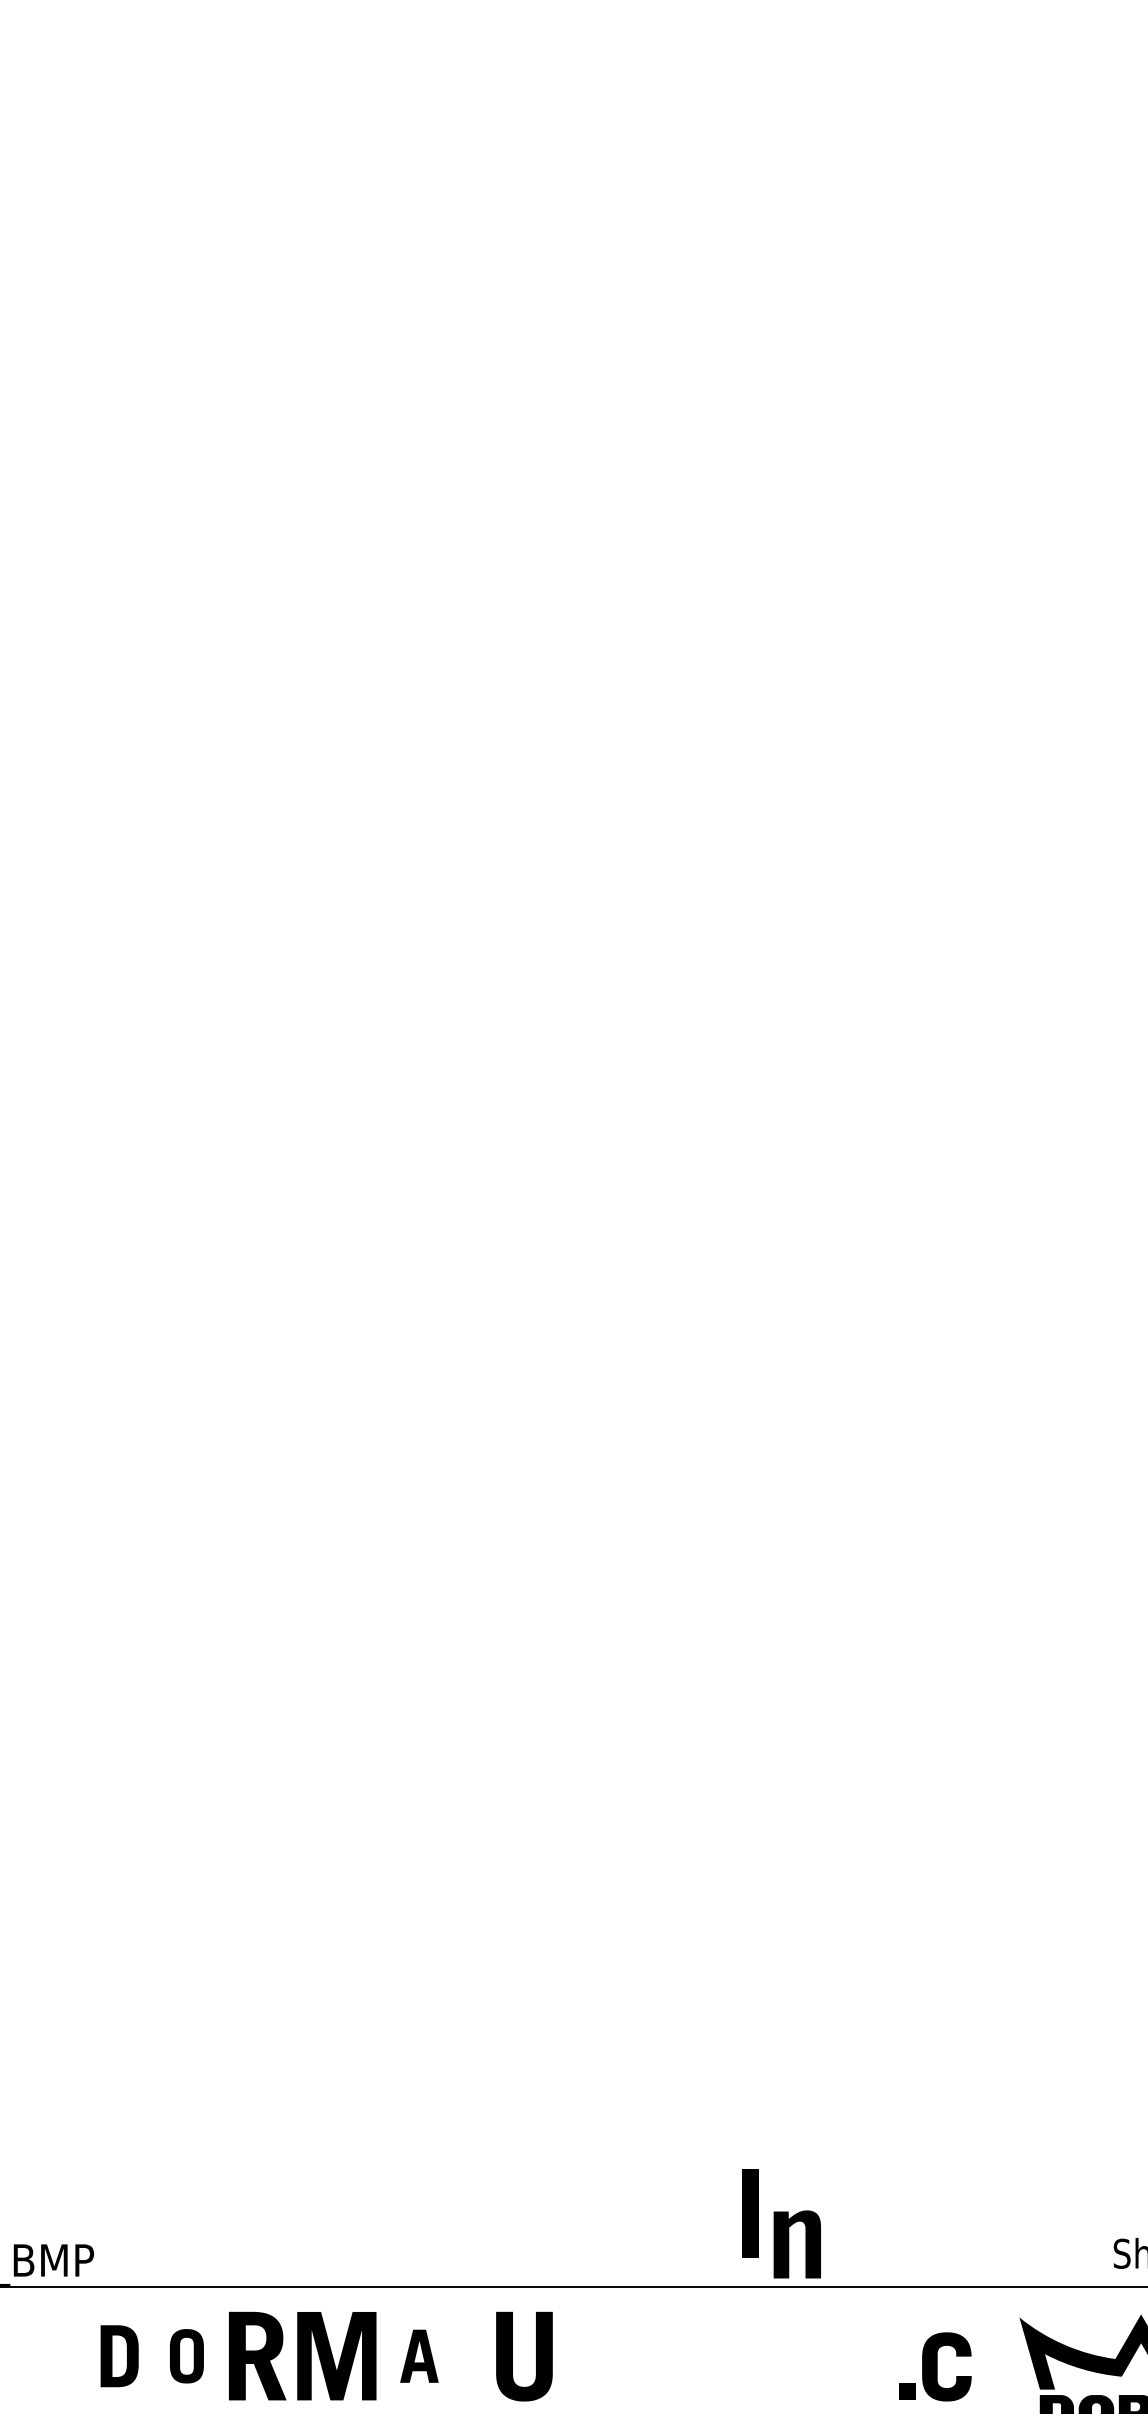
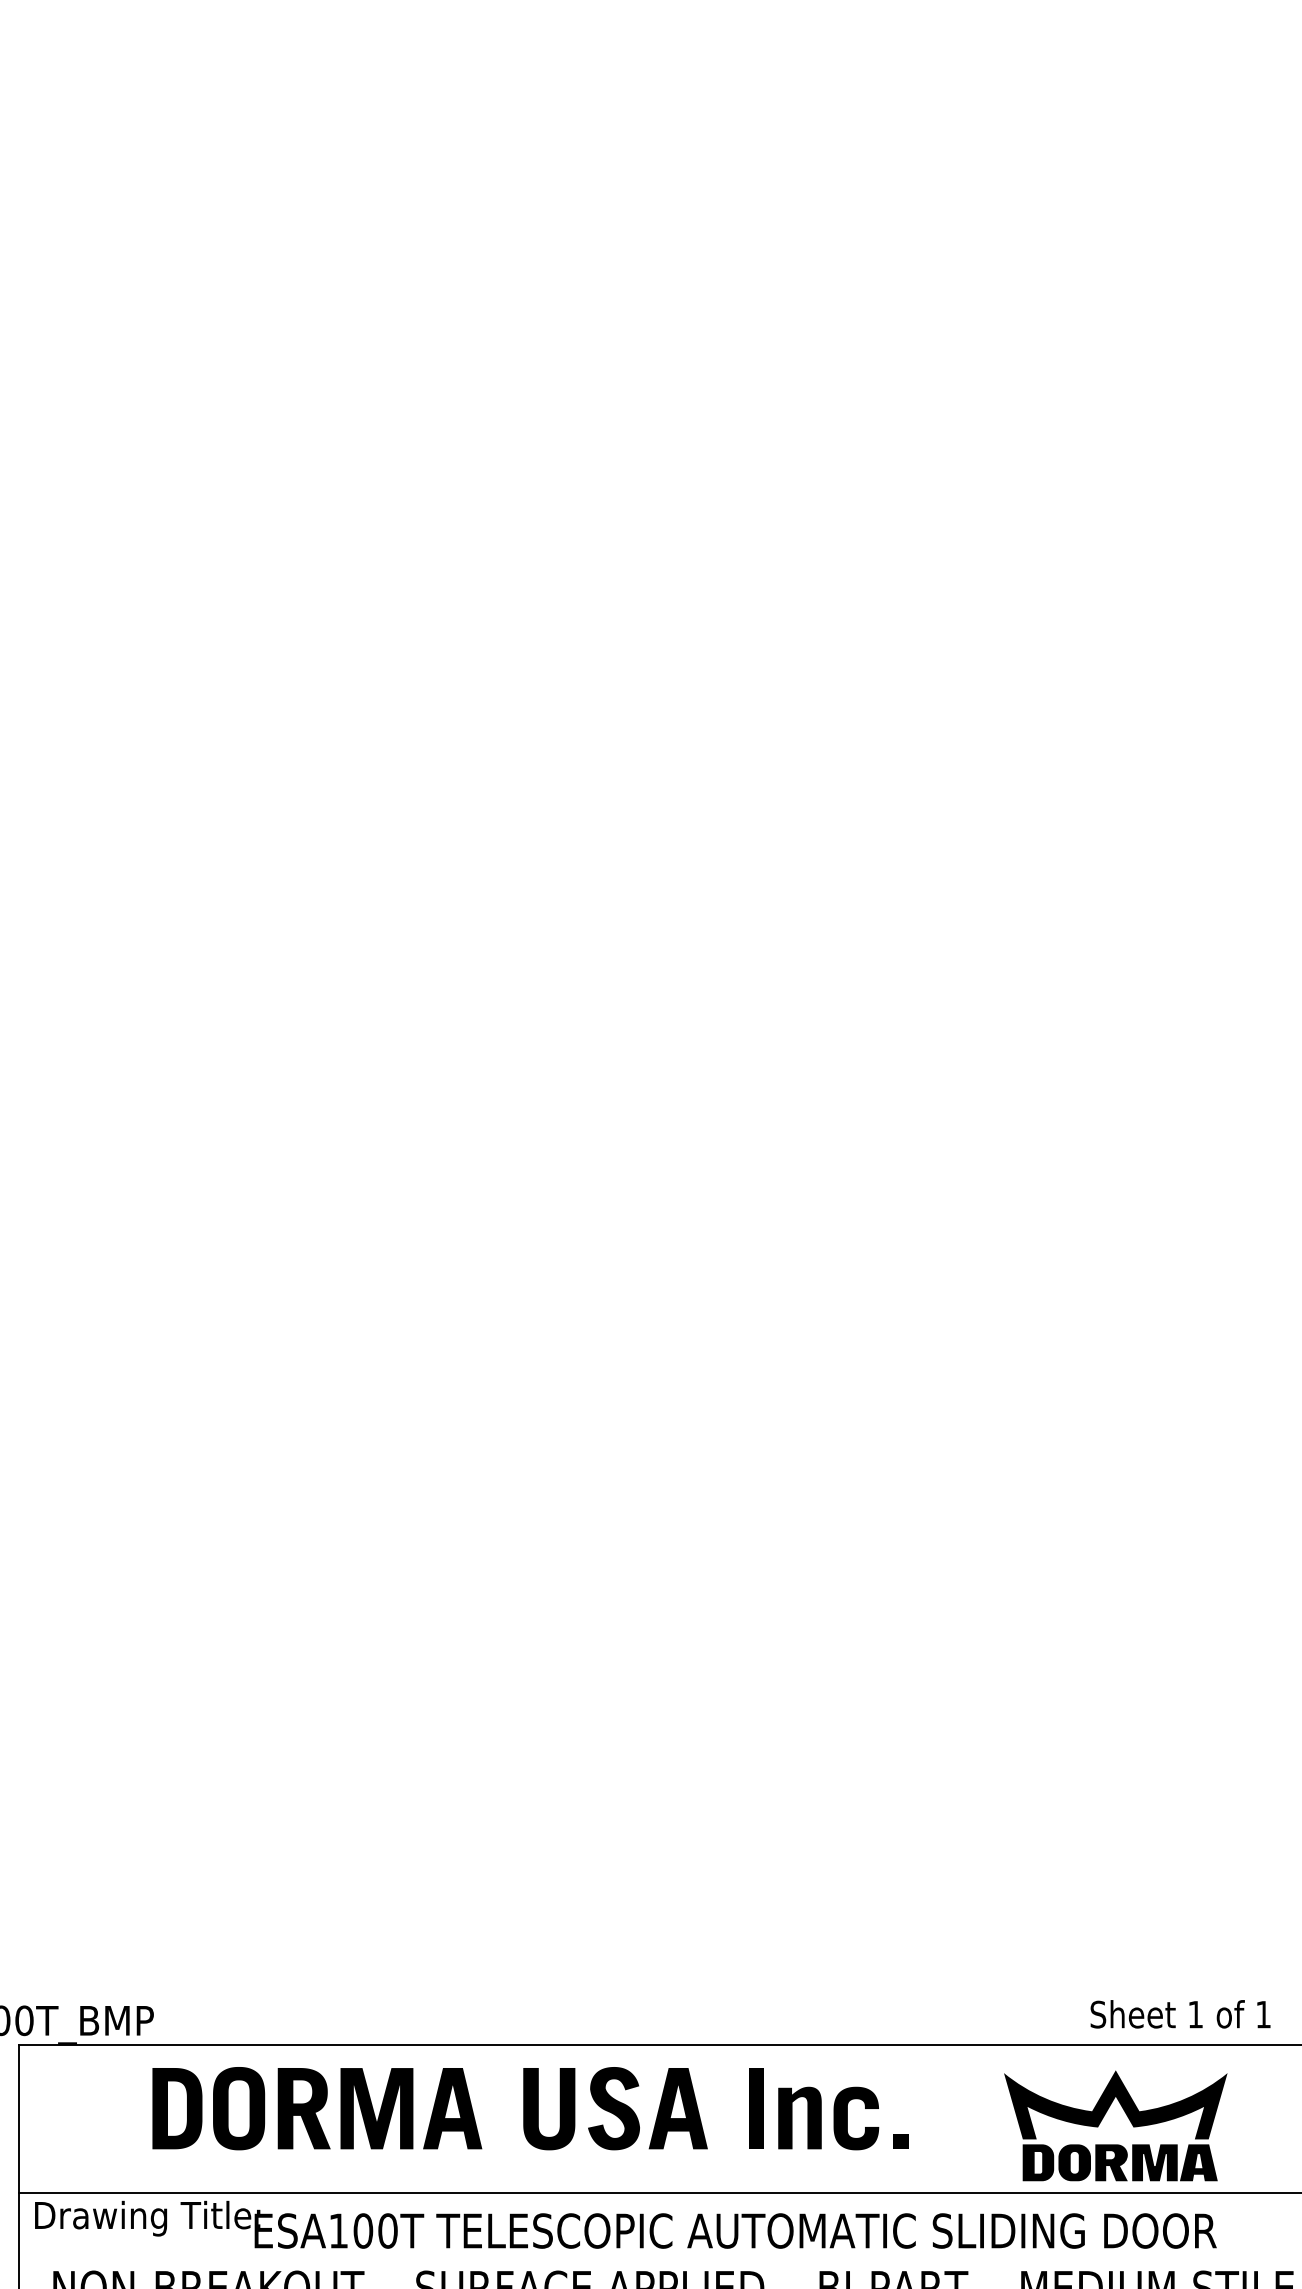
part: (750, 2213) -> (756, 2108), moved
part: (789, 2243) -> (792, 2117), moved
part: (119, 2355) -> (177, 2108), size x1.43
part: (187, 2355) -> (239, 2108), size x1.67
part: (419, 2355) -> (452, 2108), size x1.67
fill: (594, 2355) -> (613, 2108), added
part: (664, 2355) -> (677, 2108), added
part: (937, 2366) -> (847, 2118), moved

